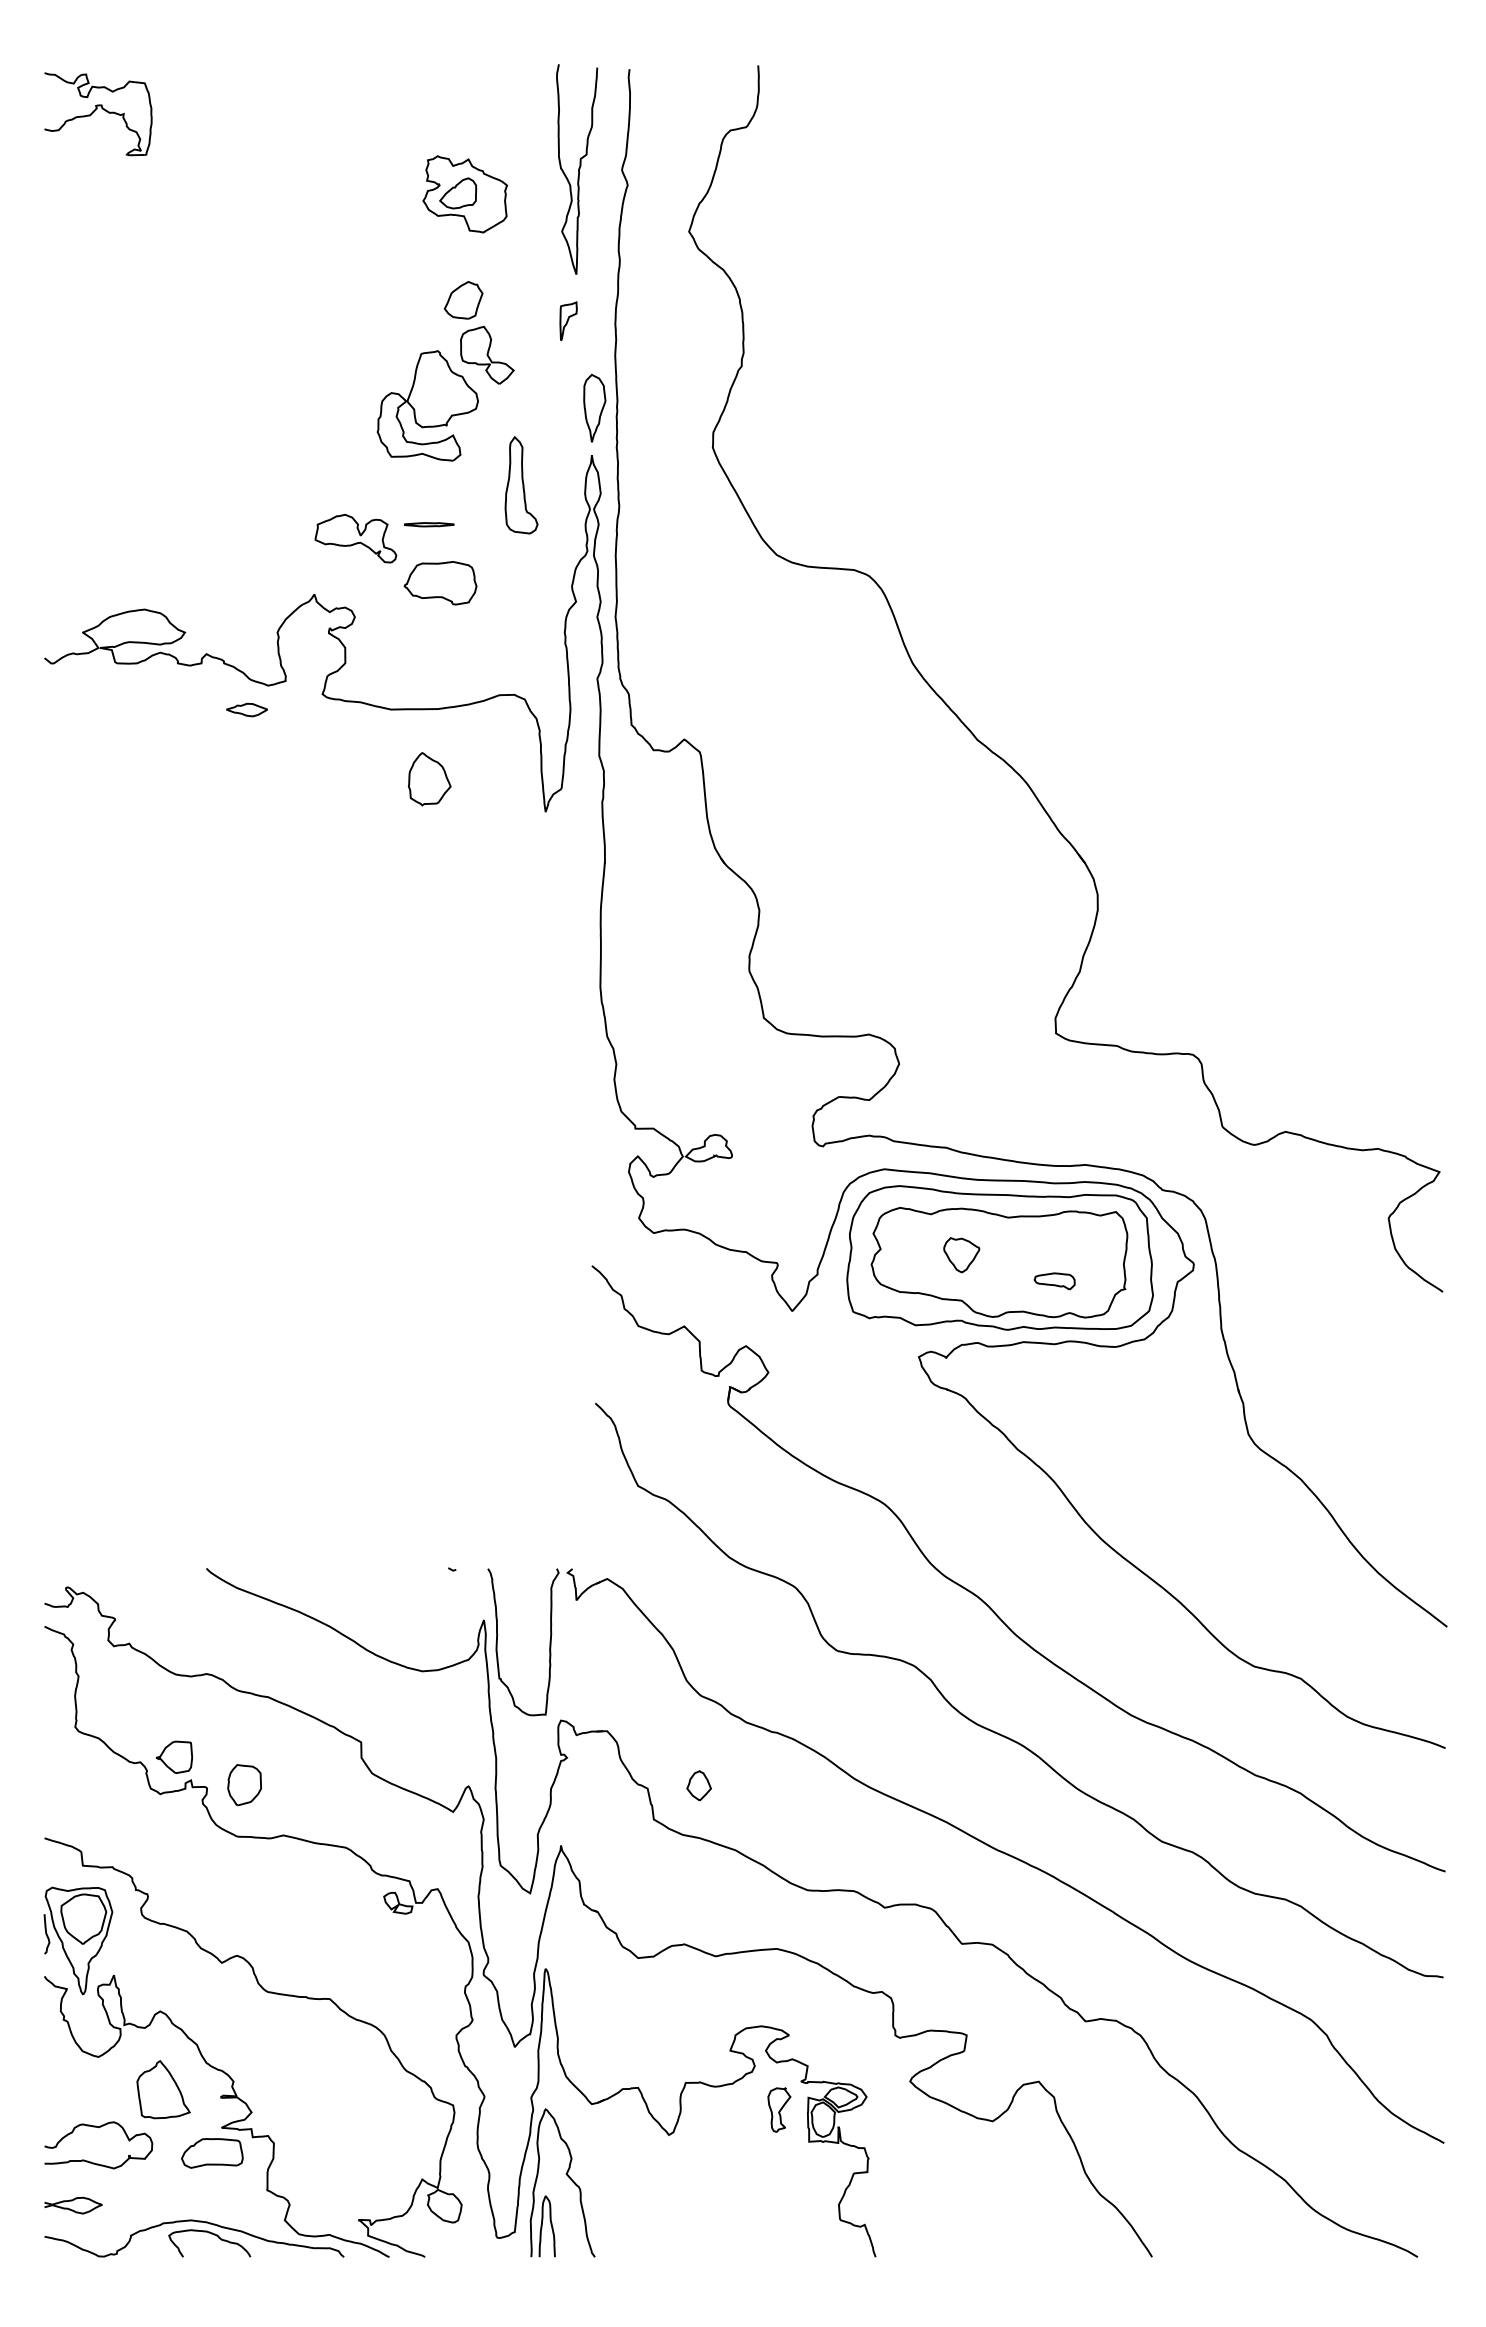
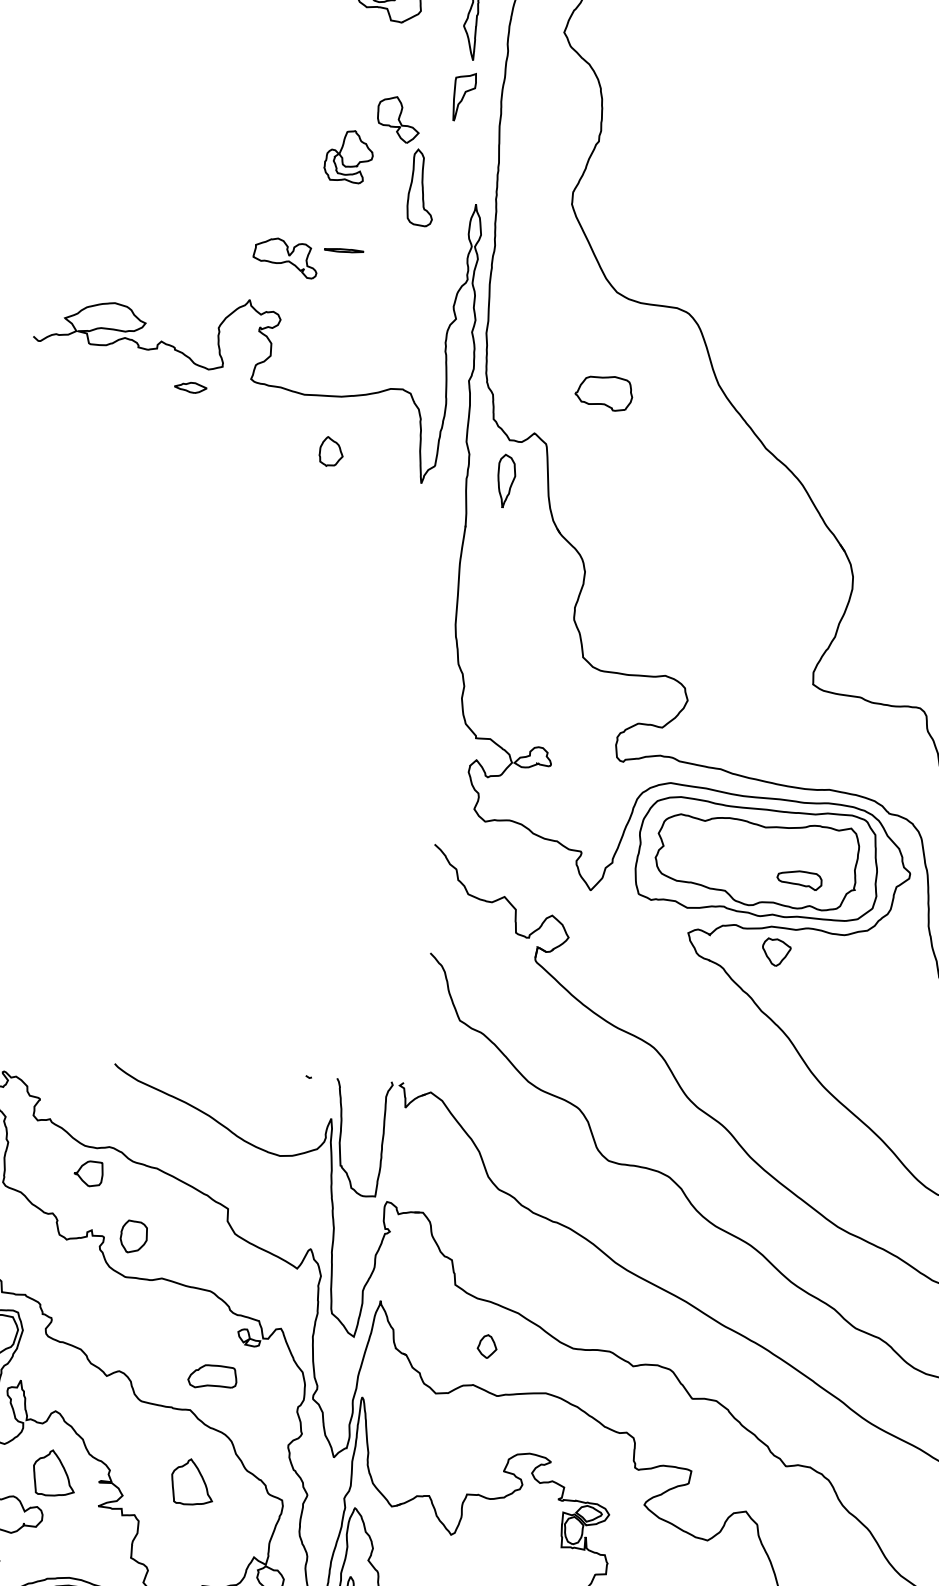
part: (463, 300) -> (382, 75), removed
part: (568, 320) -> (464, 96), size x1.6
part: (427, 405) -> (348, 156), size x0.6
part: (594, 407) -> (506, 480), moved
part: (521, 485) -> (421, 188), moved
part: (440, 583) -> (603, 393), moved
part: (429, 779) -> (331, 451), size x0.7
part: (961, 1255) -> (776, 952), moved
part: (1054, 1281) -> (799, 880), size x1.4
part: (173, 1756) -> (87, 1173), moved
part: (698, 1785) -> (486, 1346), moved
part: (338, 2089) -> (192, 1481), added
part: (779, 2109) -> (539, 1520), removed
part: (212, 2153) -> (212, 1377), moved

